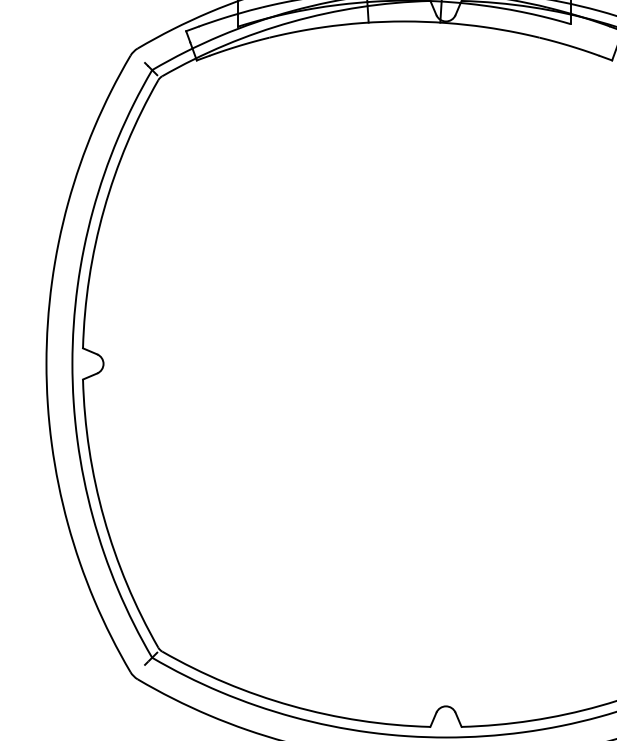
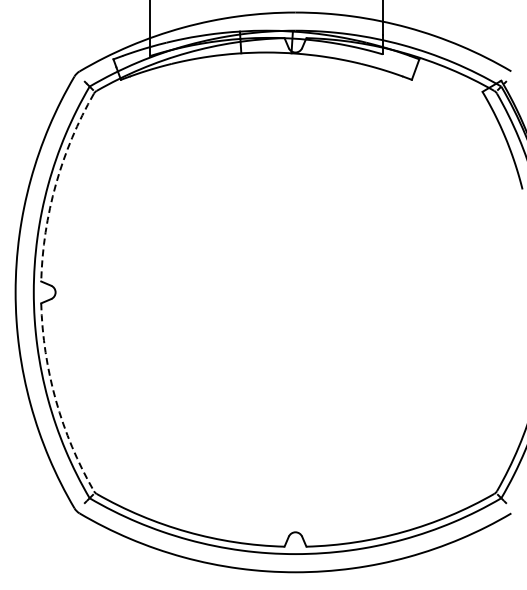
arc: (103, 209) -> (55, 184), solid -> dashed
arc: (103, 518) -> (55, 400), solid -> dashed

